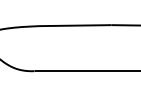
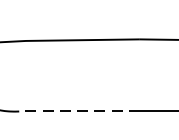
line: (72, 71) -> (78, 112), solid -> dashed

